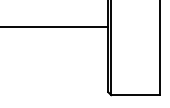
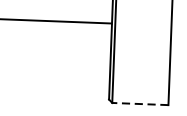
line: (134, 95) -> (139, 104), solid -> dashed

